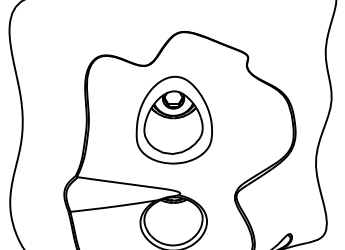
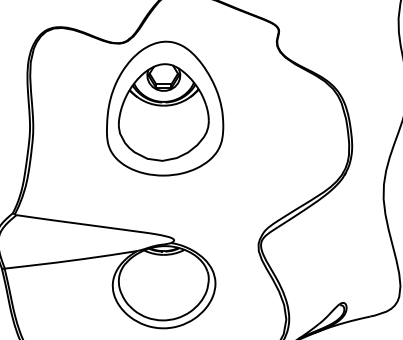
part: (173, 119) -> (163, 107), moved

